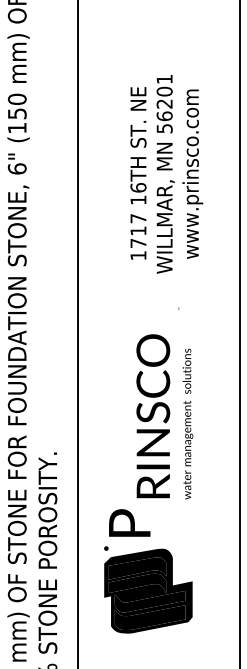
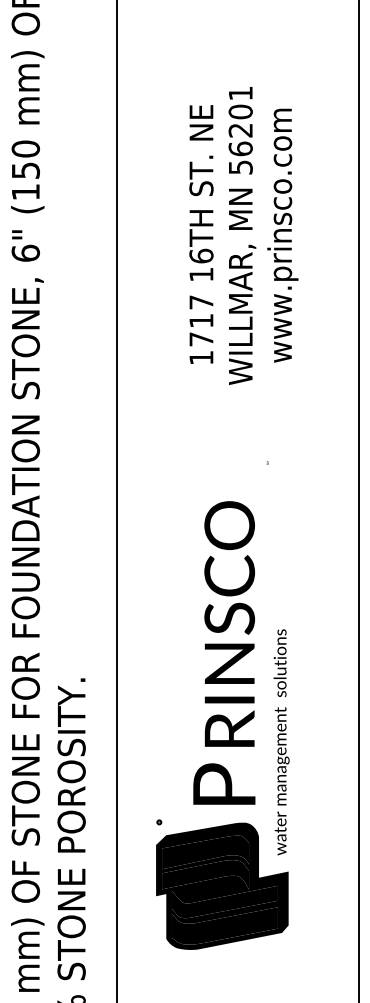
text: (166, 174) -> (243, 236), moved
text: (187, 423) -> (280, 741), moved
text: (129, 522) -> (223, 783), moved

